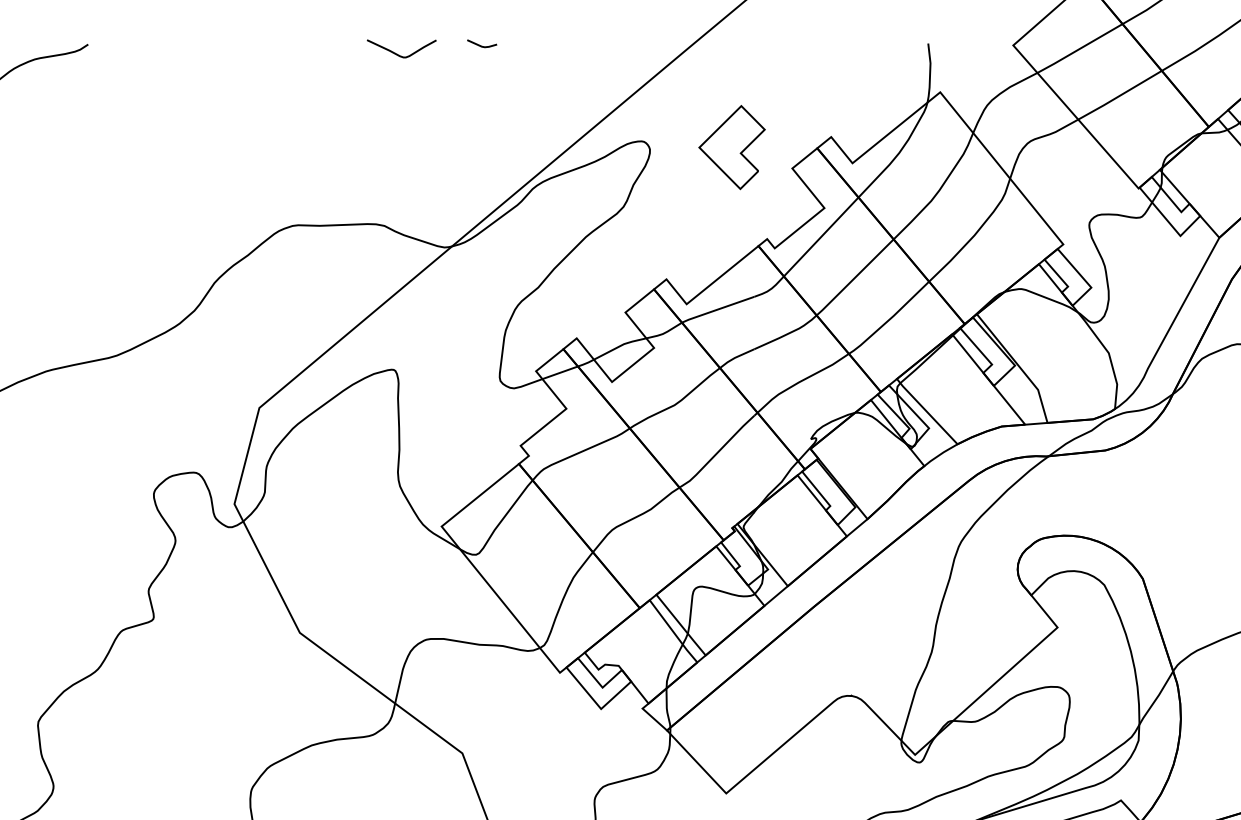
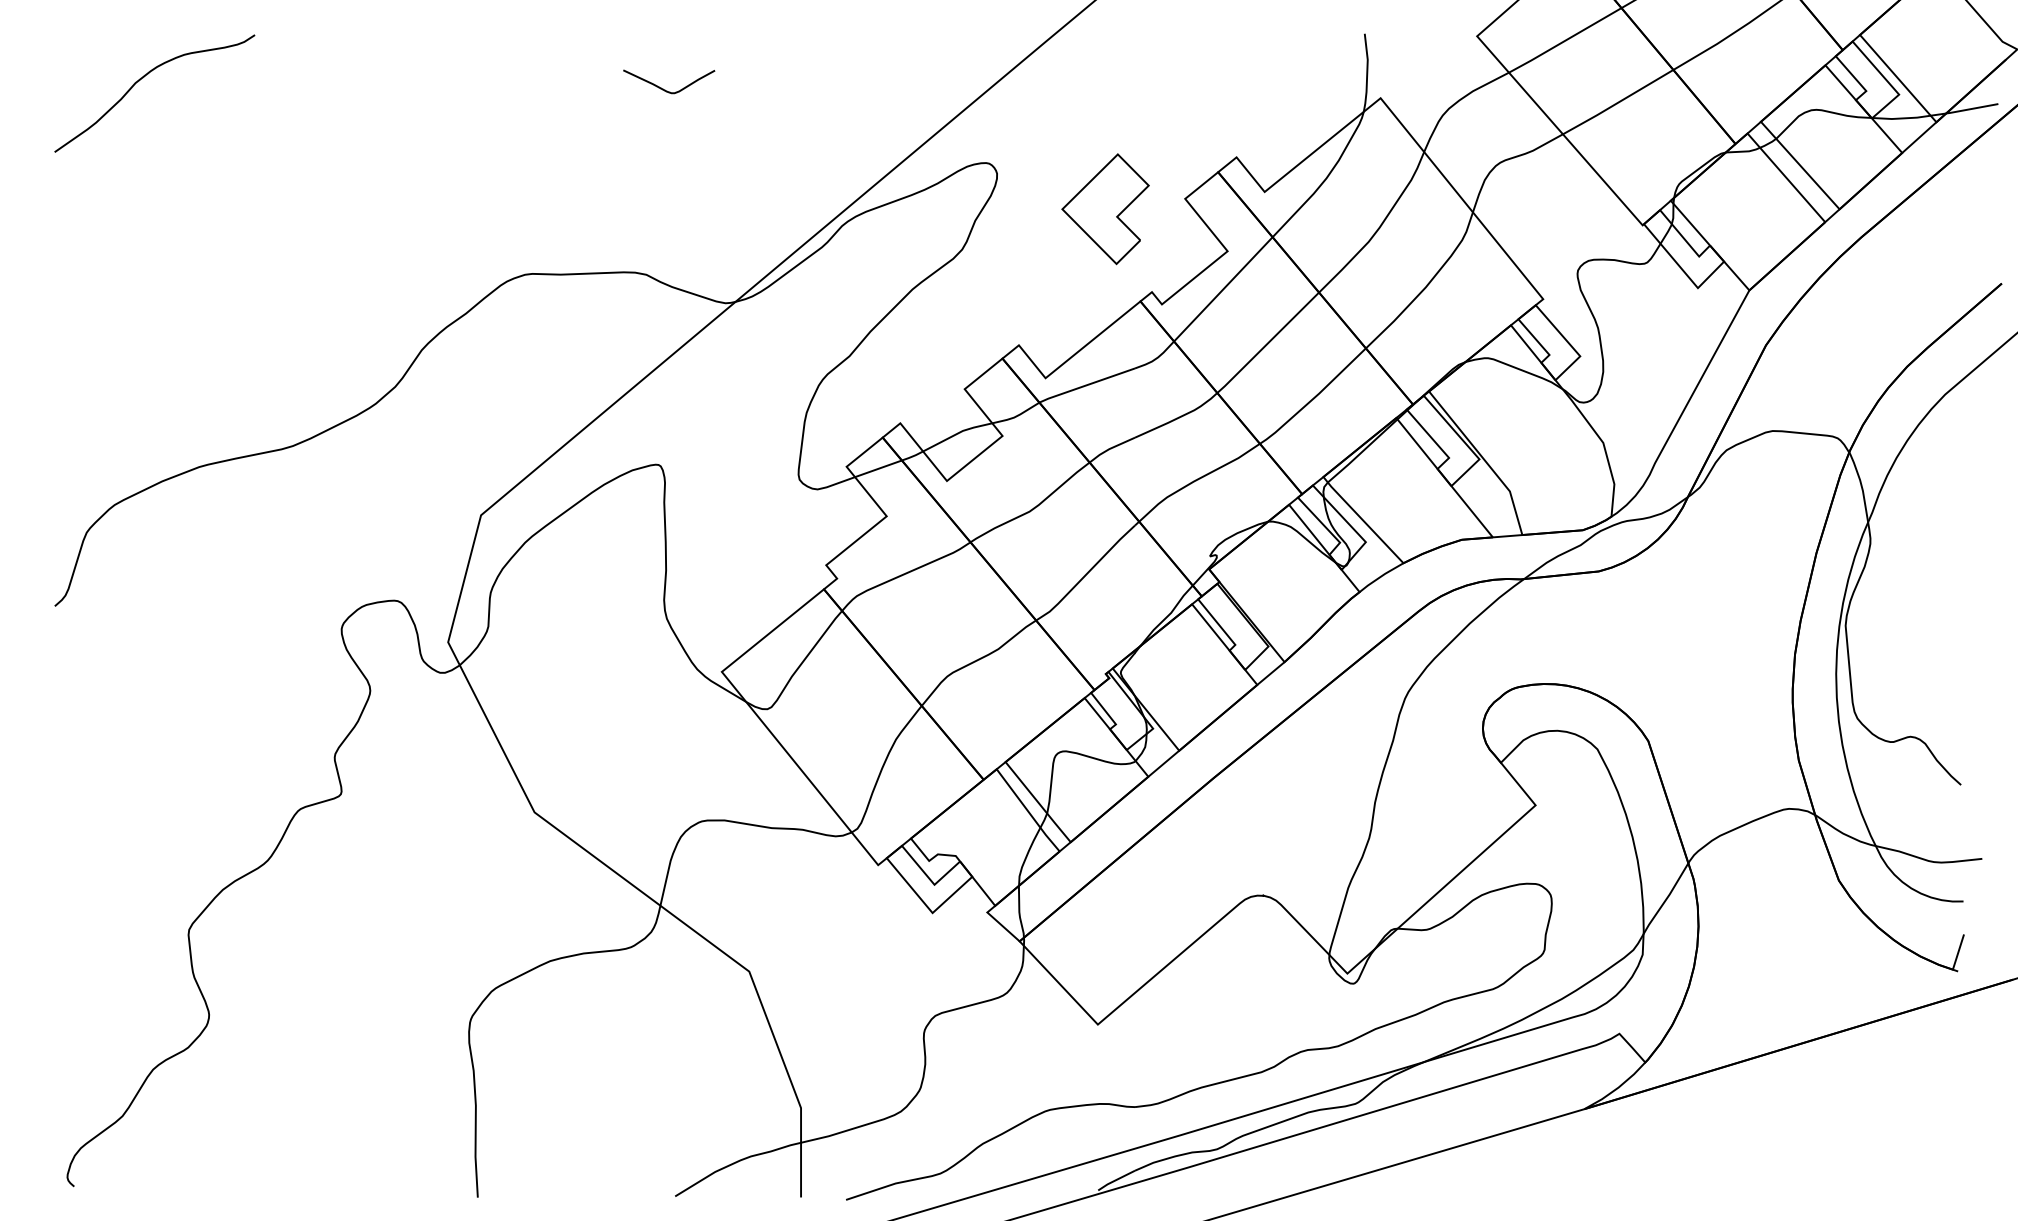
line: (481, 45) -> (774, 36), removed
curve: (398, 54) -> (665, 89), moved
part: (732, 147) -> (1105, 209), moved

